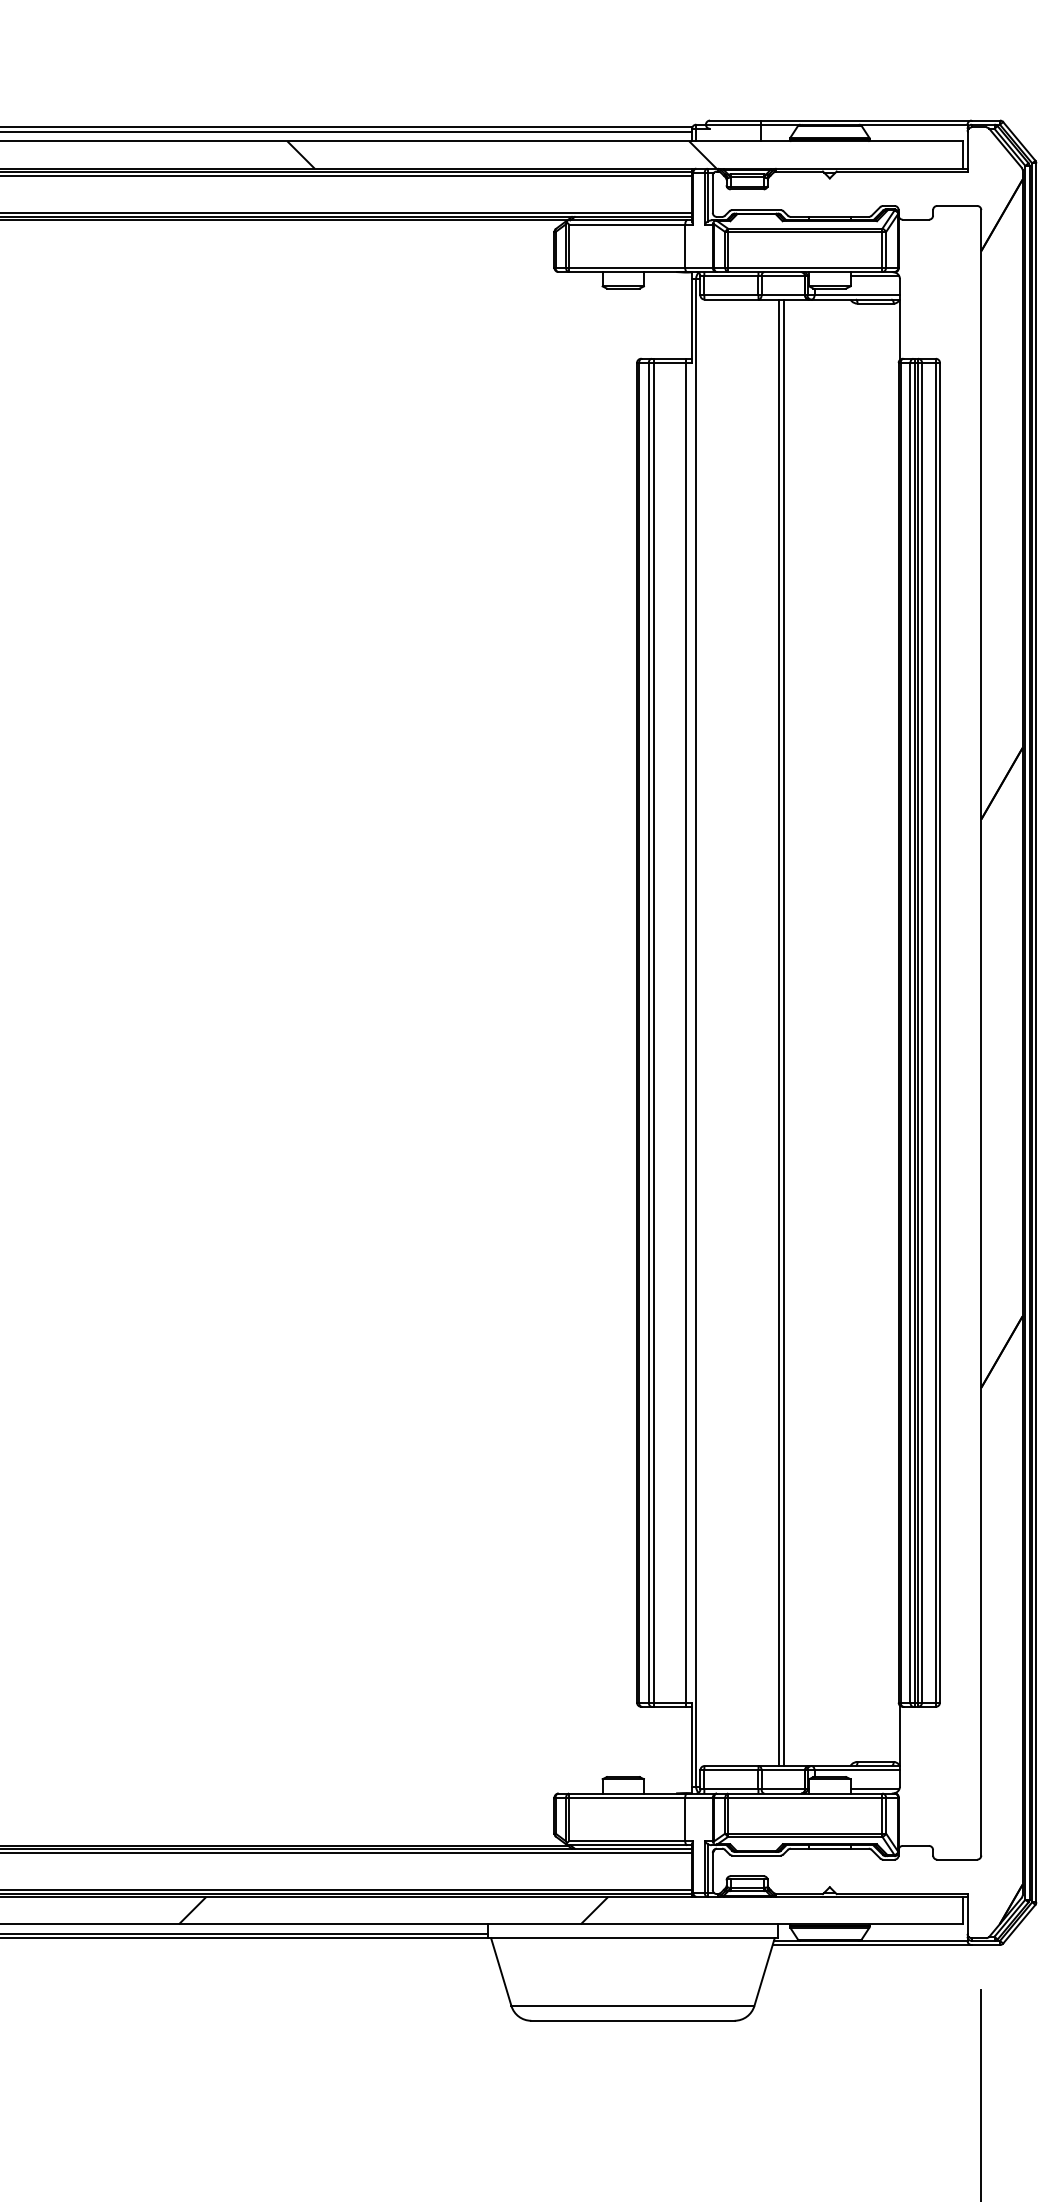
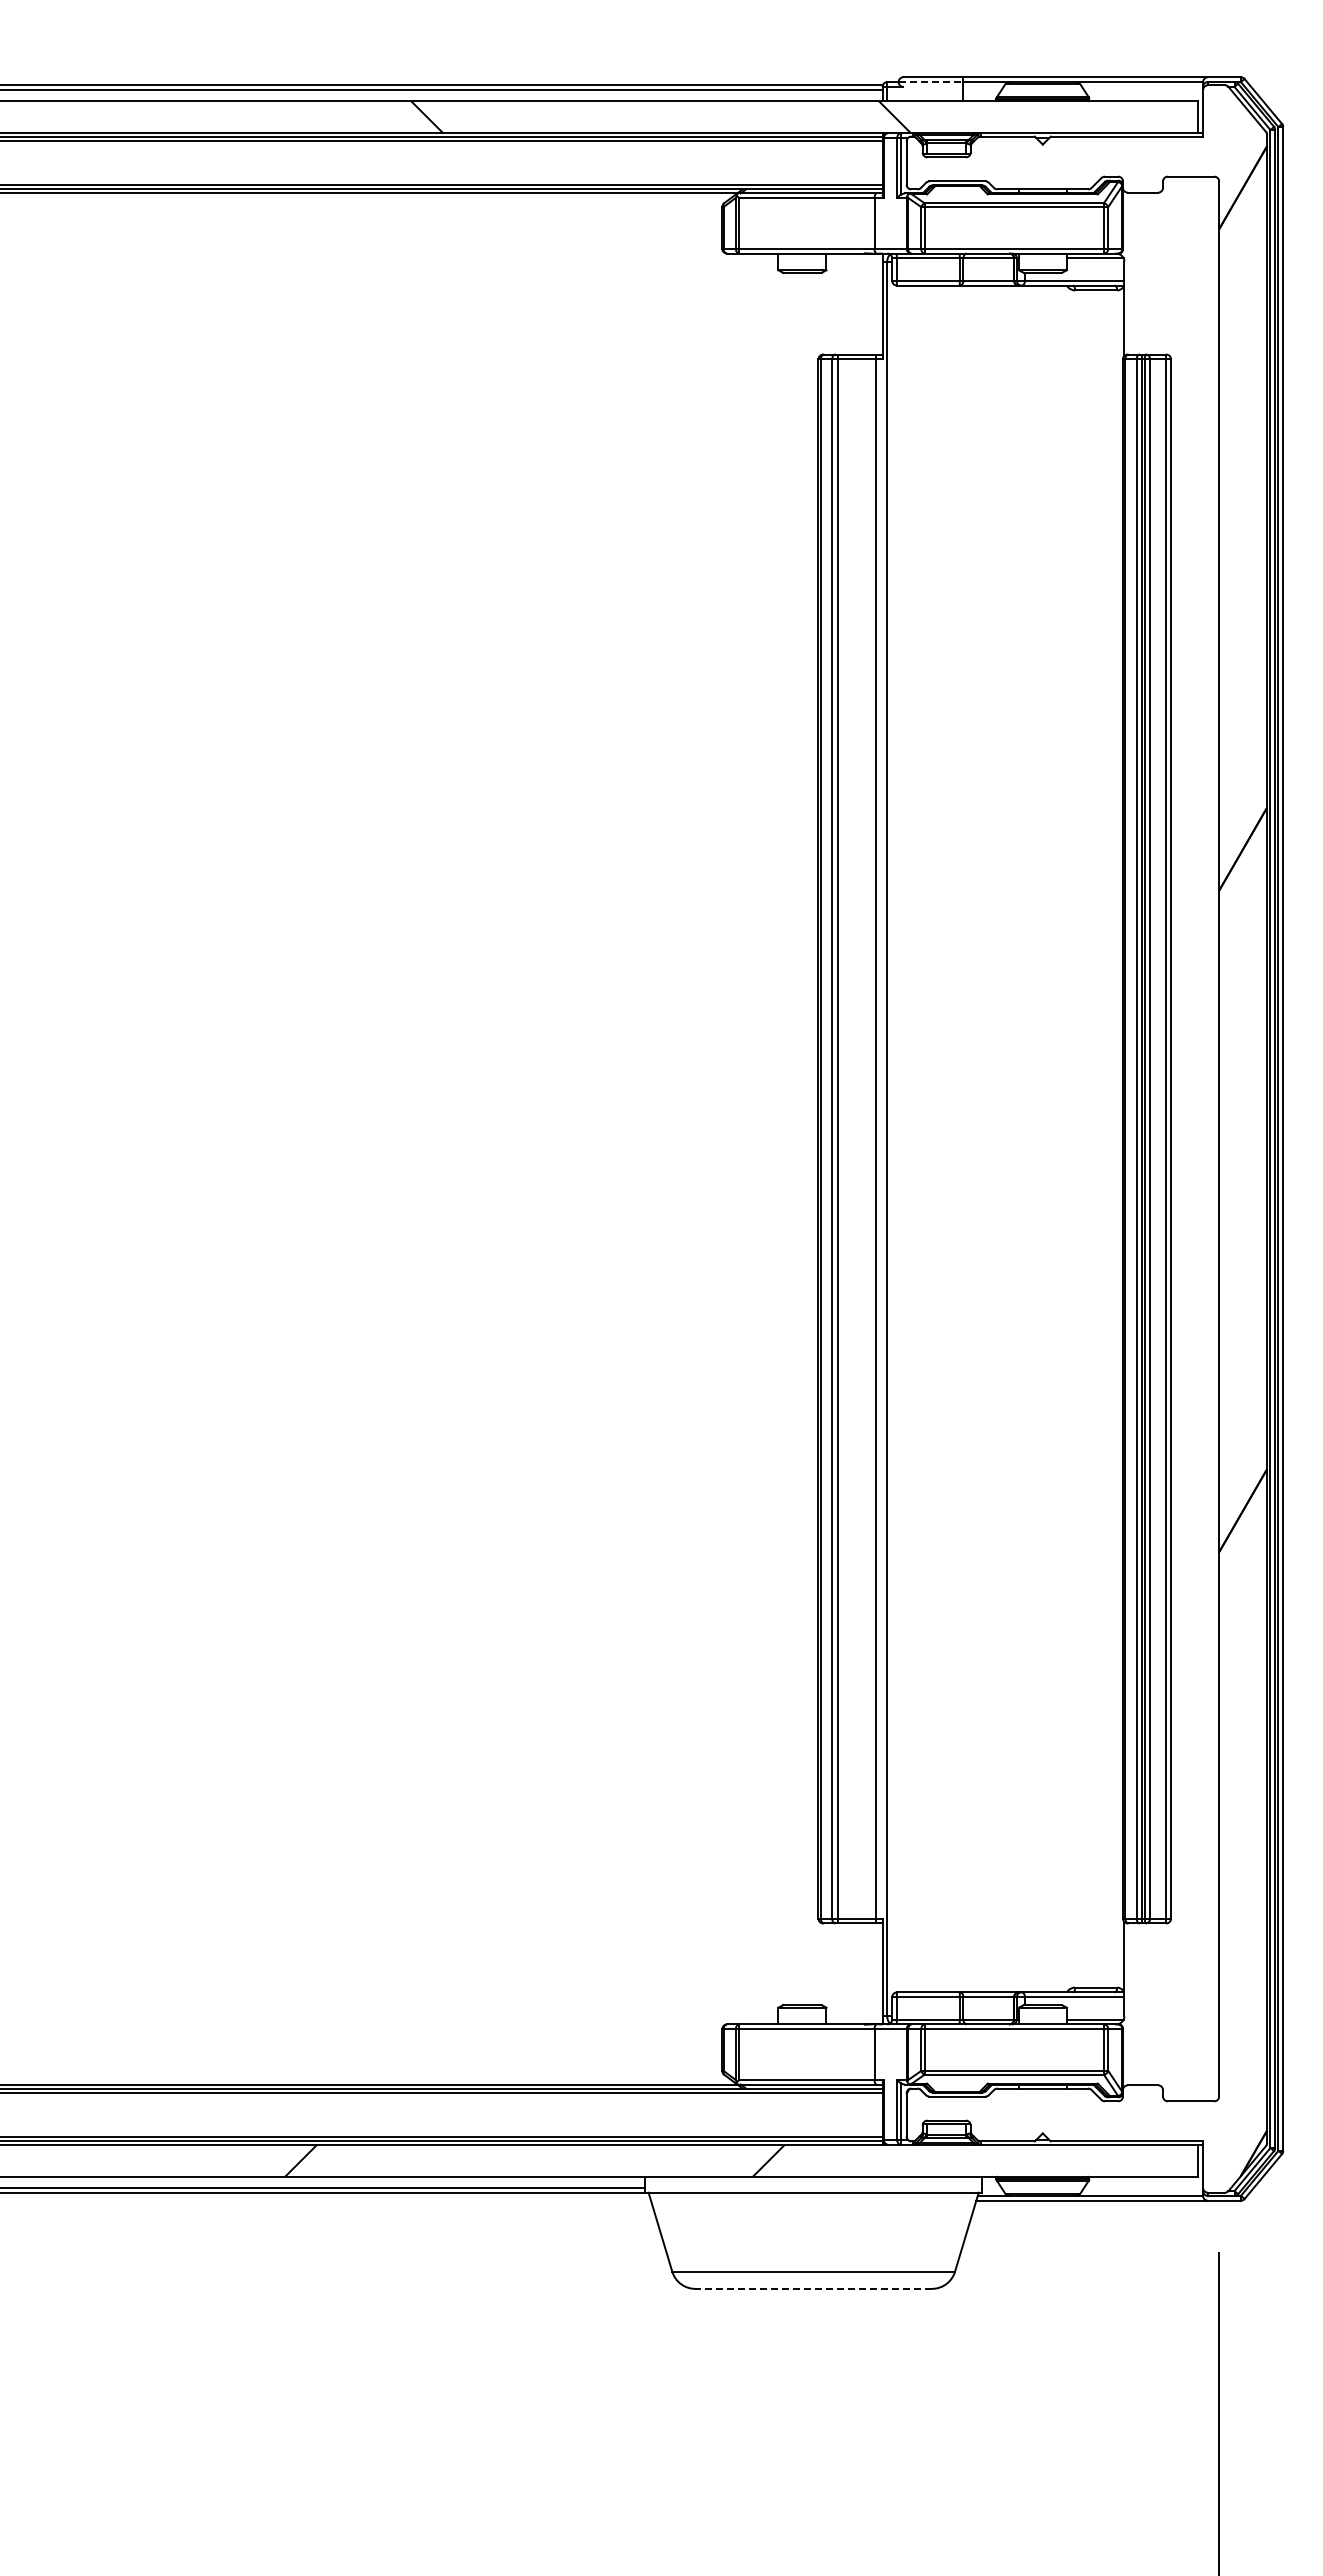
line: (734, 125) -> (931, 82), solid -> dashed
line: (778, 1032) -> (983, 1138), removed
line: (784, 1032) -> (989, 1138), removed
line: (632, 2020) -> (813, 2288), solid -> dashed

